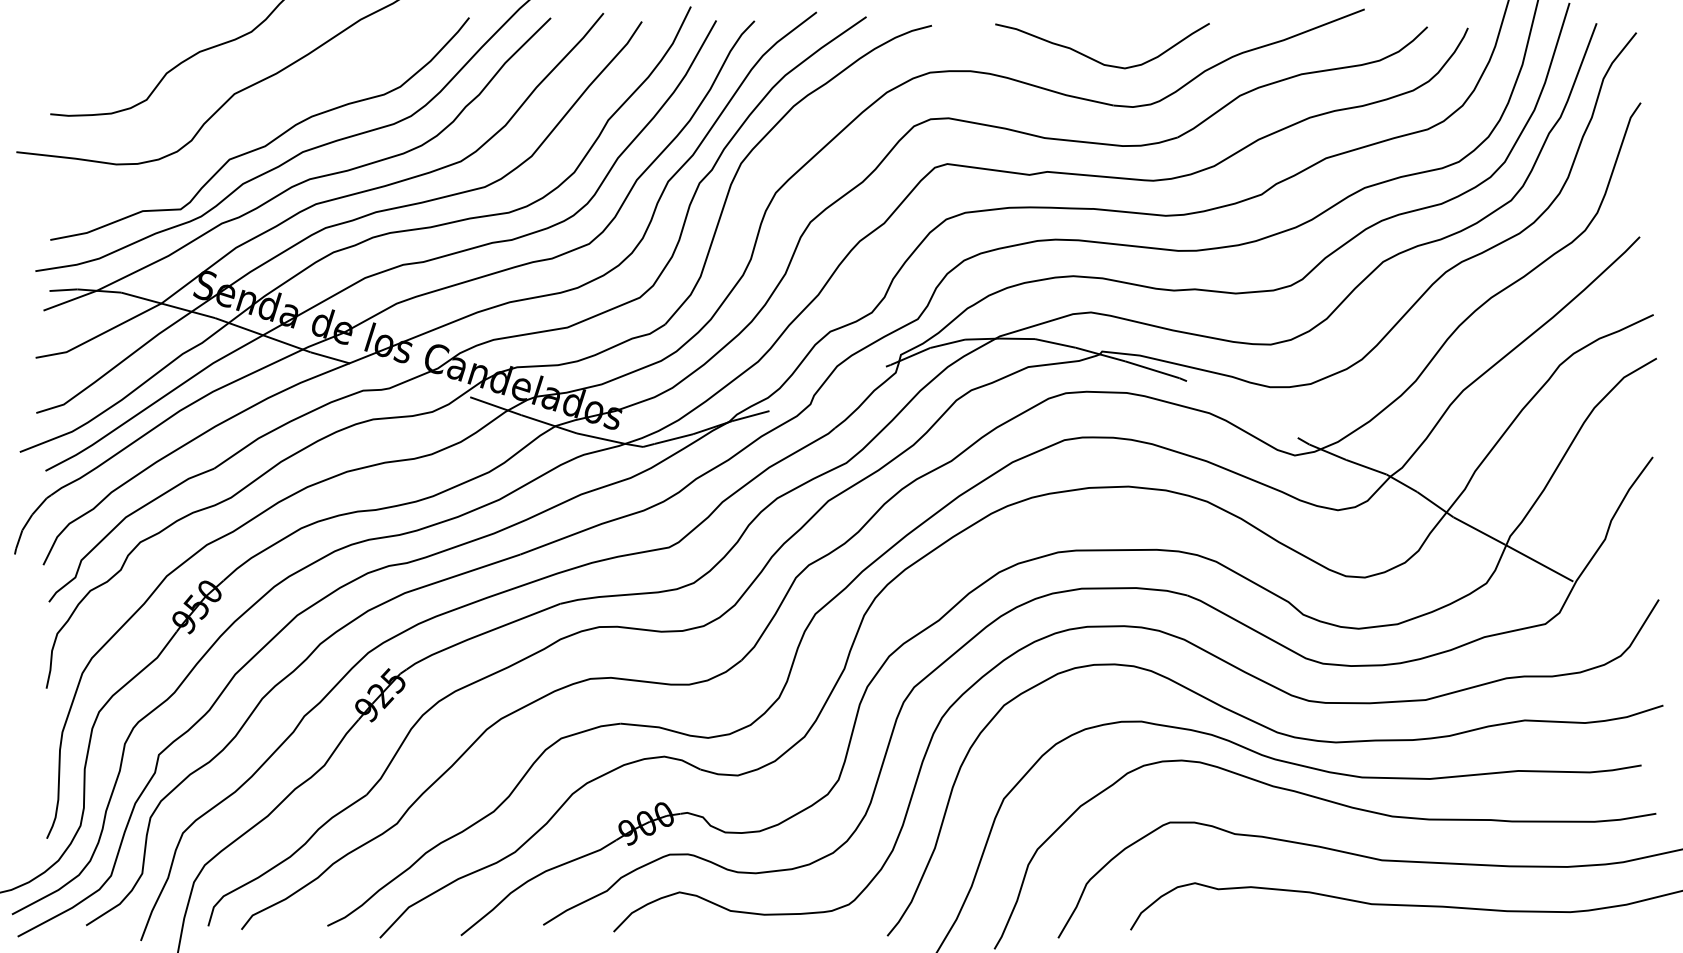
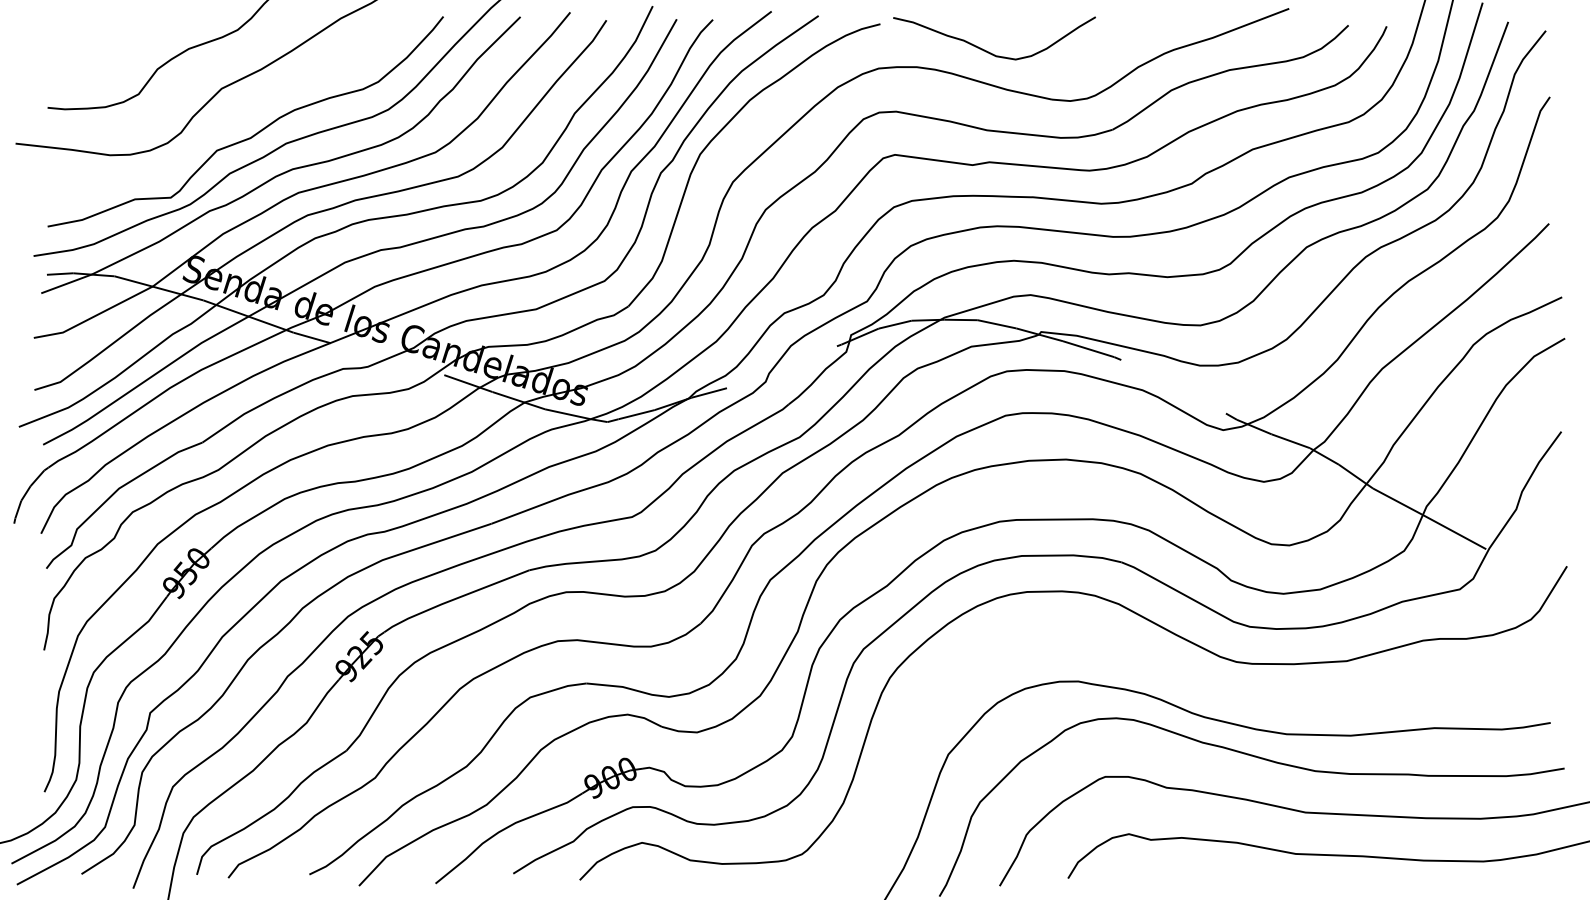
curve: (1096, 59) -> (988, 51), moved
curve: (1289, 737) -> (1218, 696), removed

